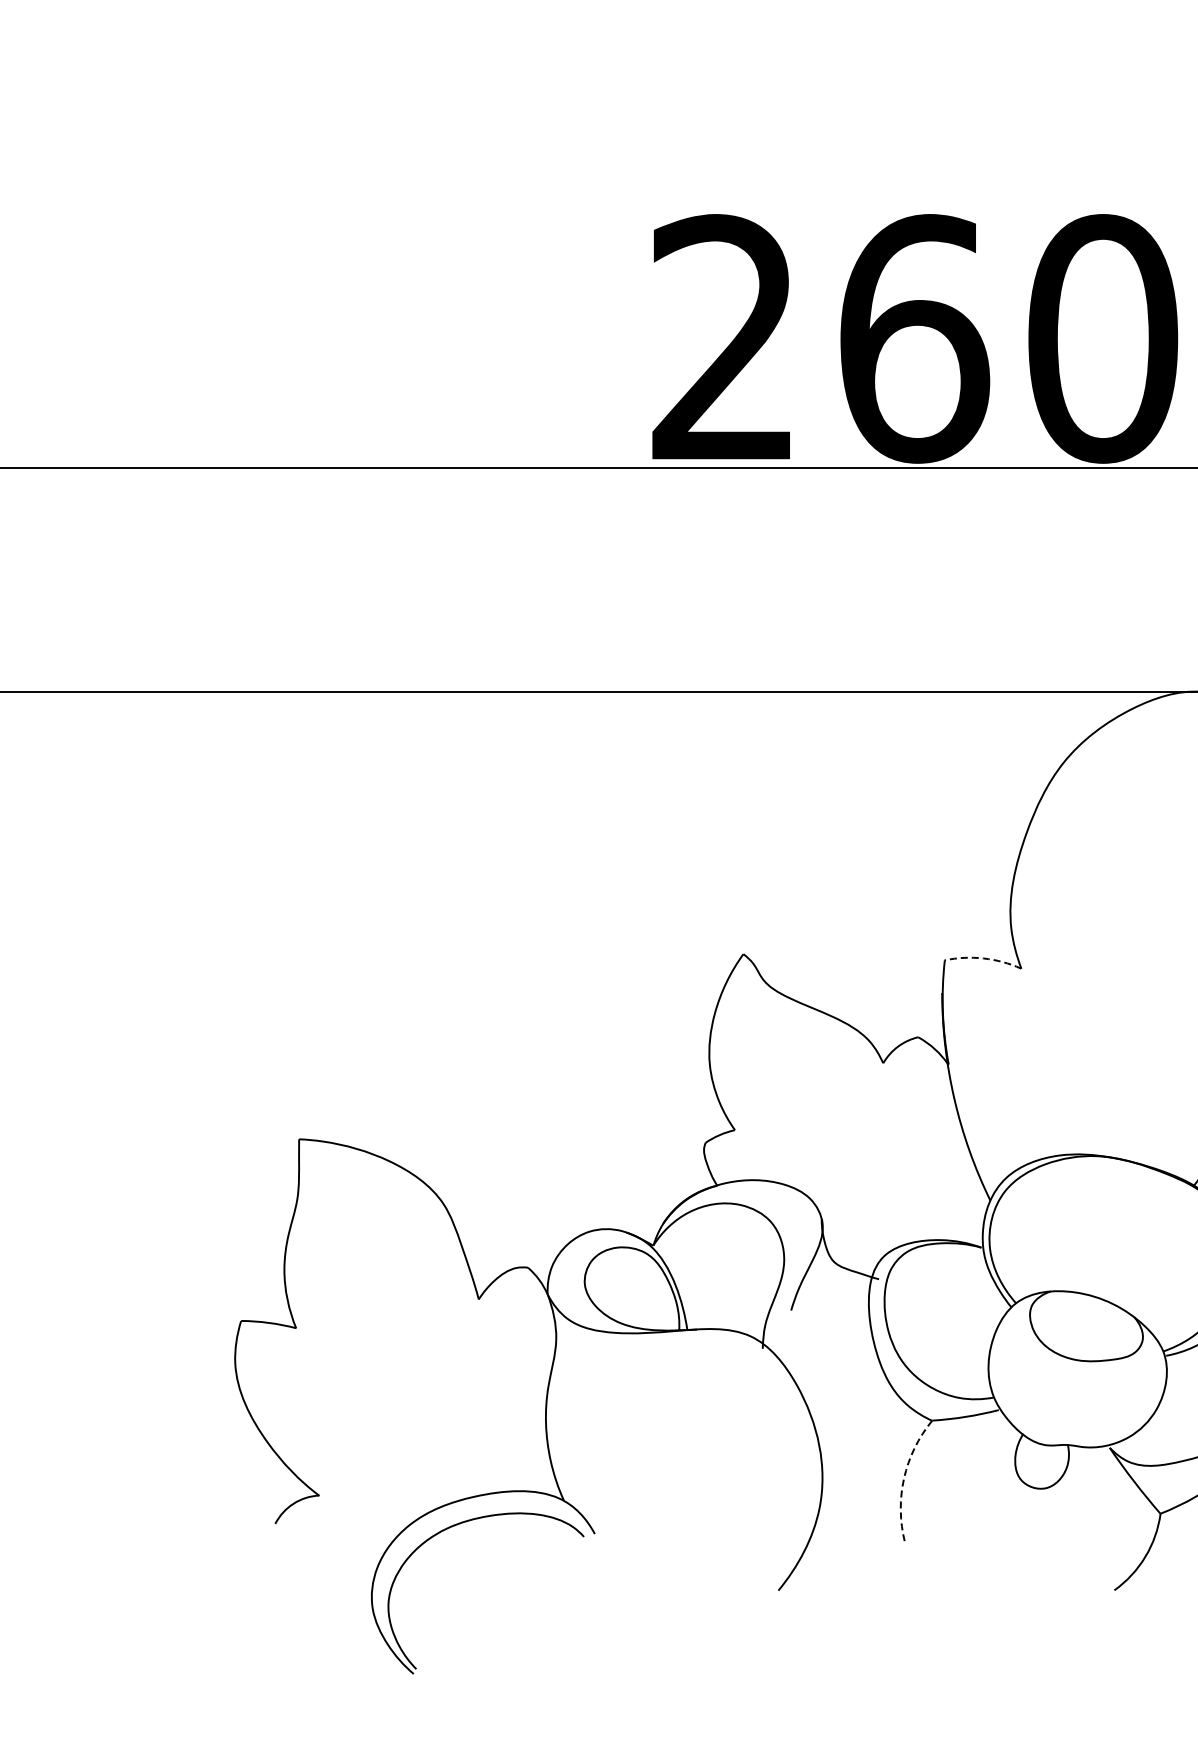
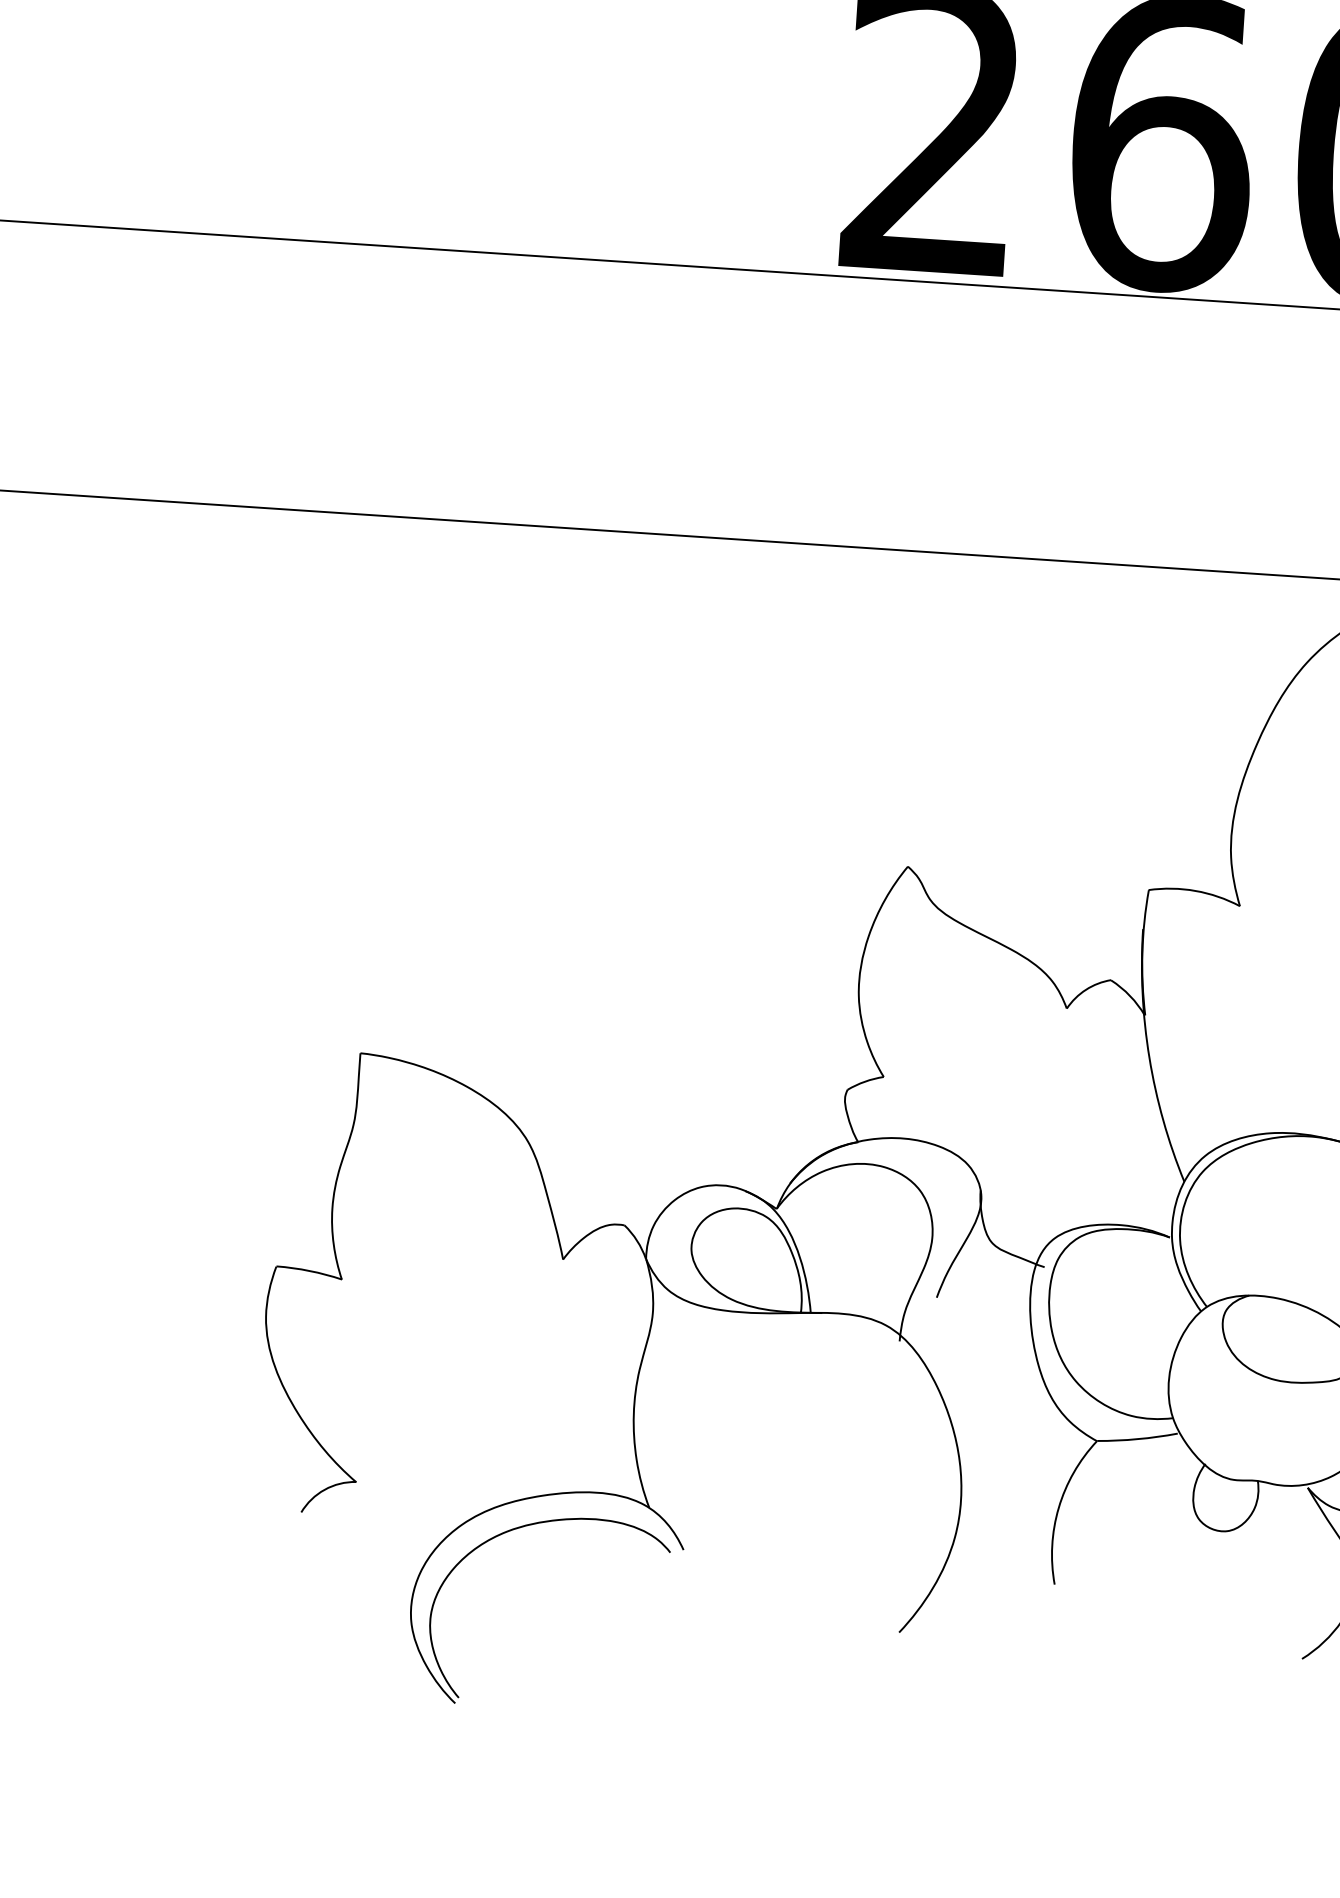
arc: (983, 958) -> (1195, 890), dashed -> solid
arc: (904, 1478) -> (1059, 1508), dashed -> solid

